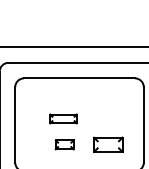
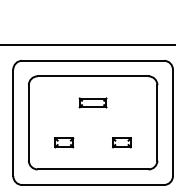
part: (62, 118) -> (92, 102), moved
part: (64, 144) -> (64, 142), moved
part: (107, 144) -> (121, 142), size x0.62

